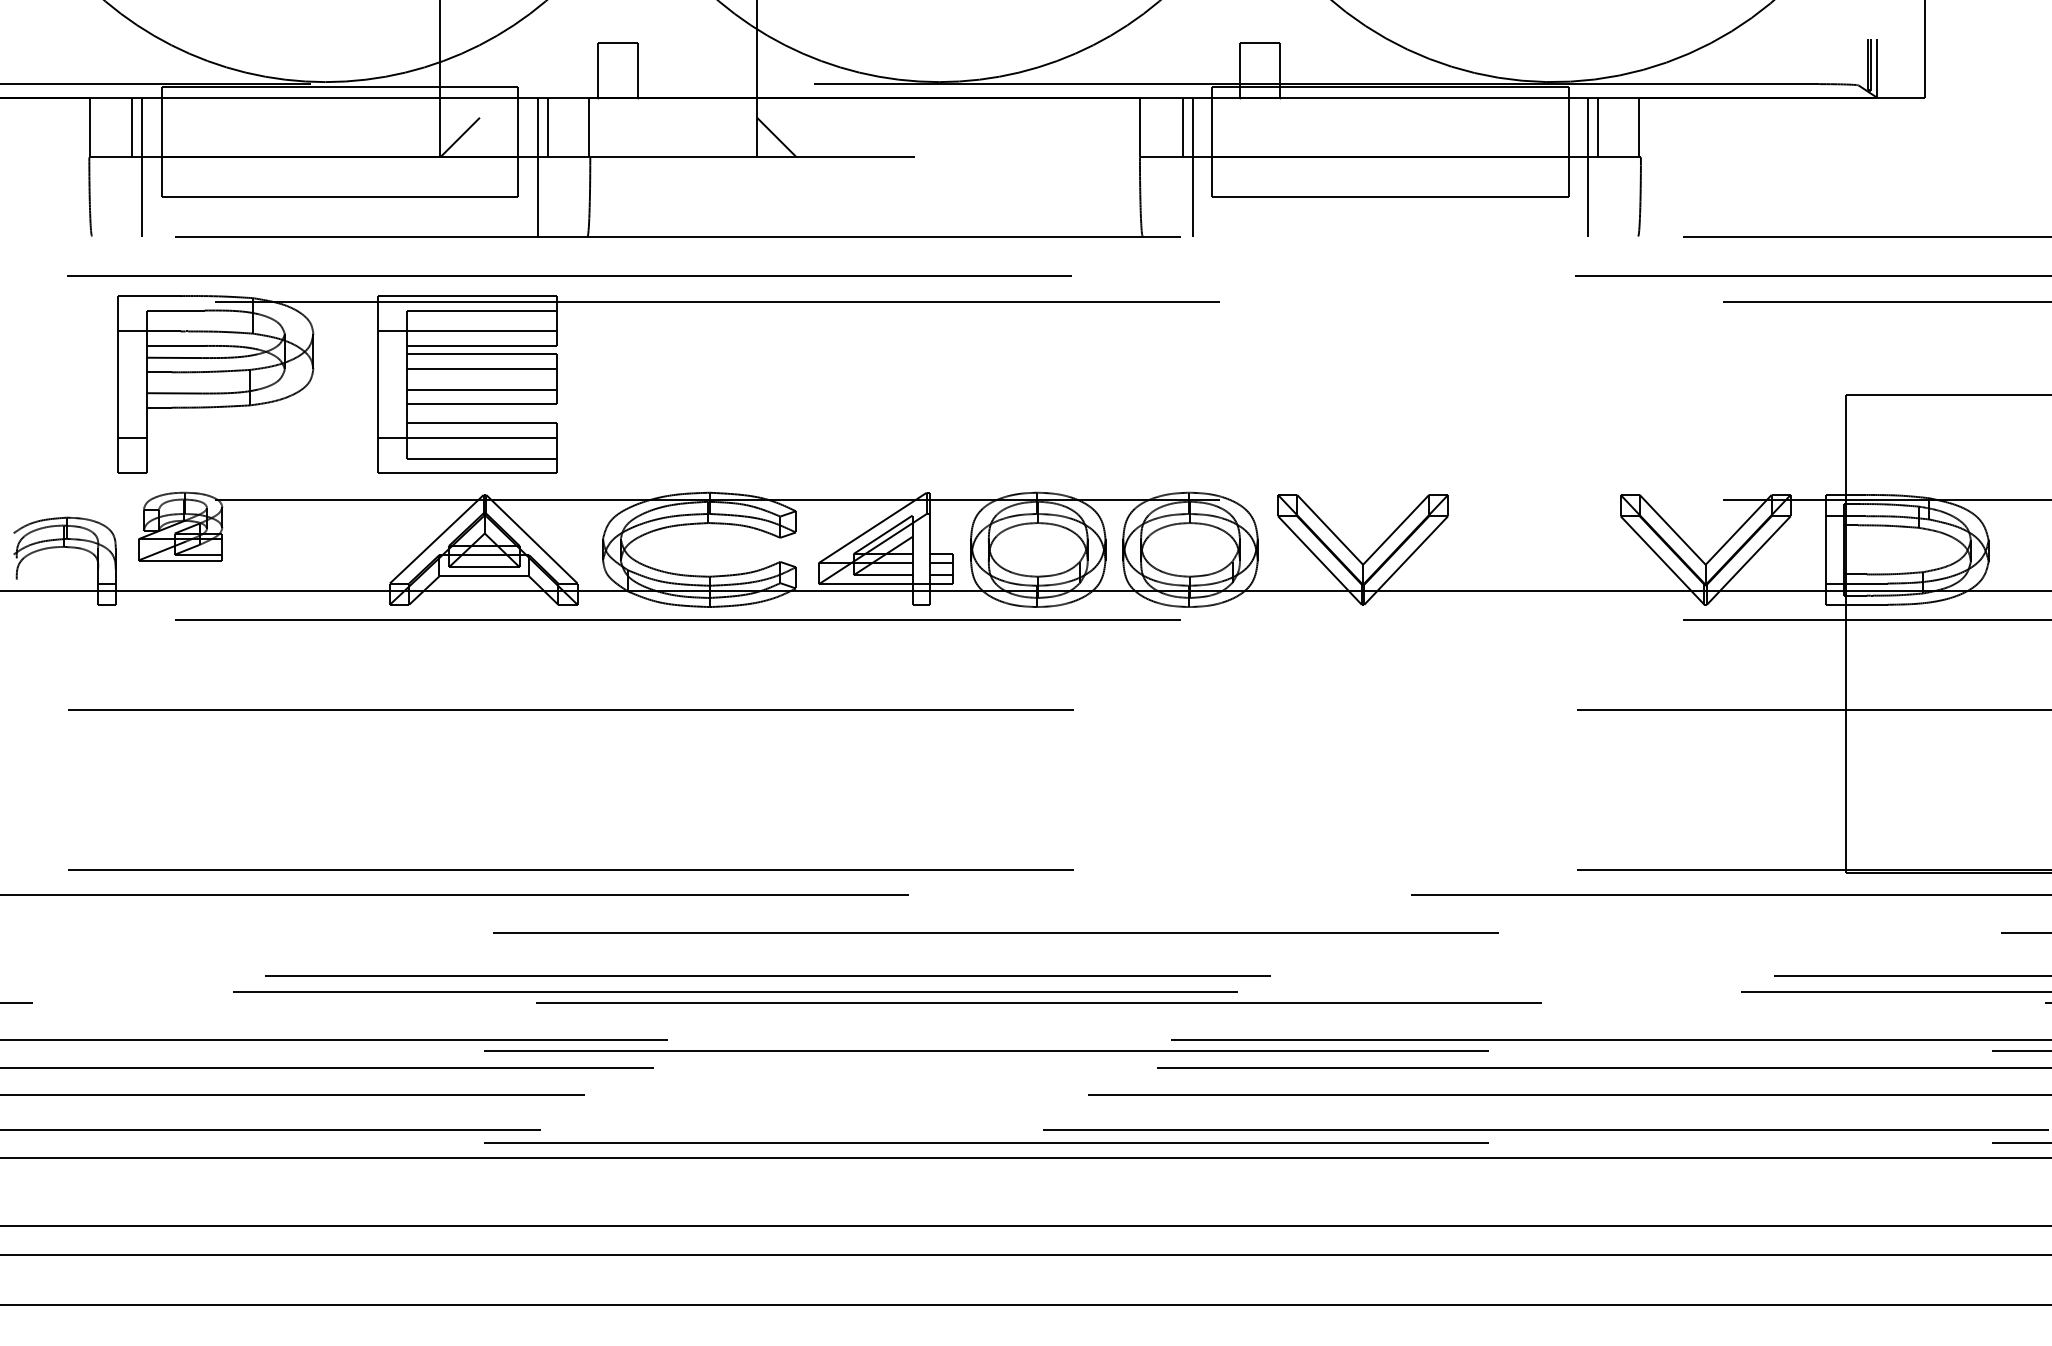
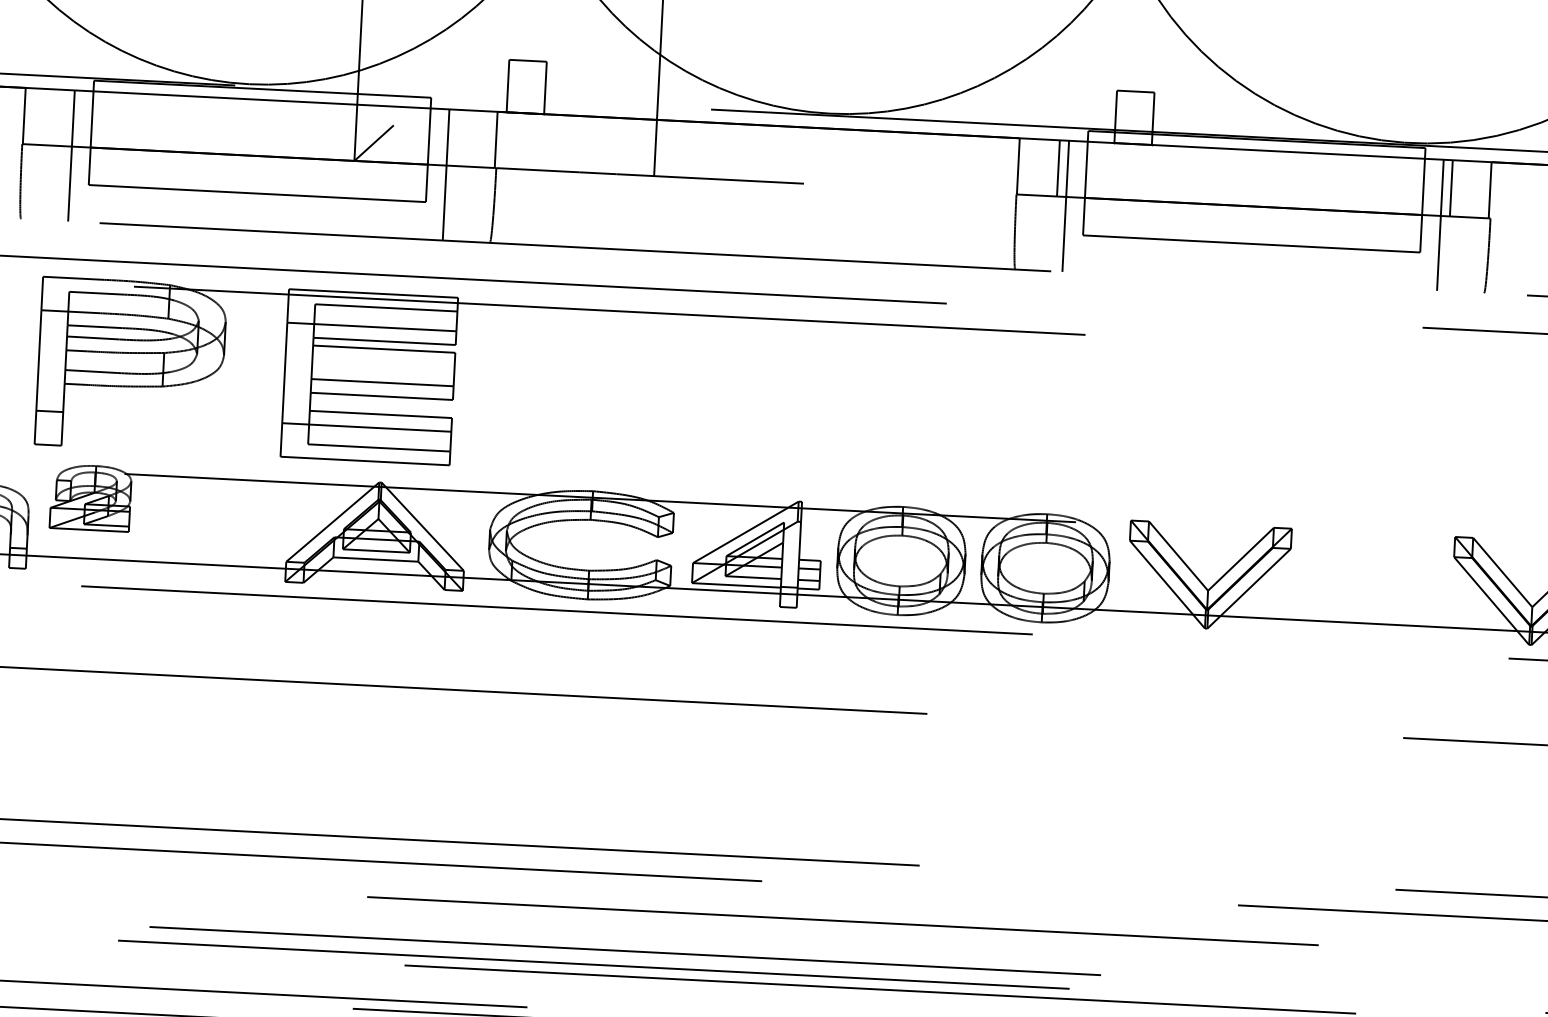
line: (132, 127) -> (64, 117), removed
line: (547, 127) -> (457, 137), removed
line: (776, 137) -> (673, 158), removed
line: (481, 368) -> (383, 362), removed

